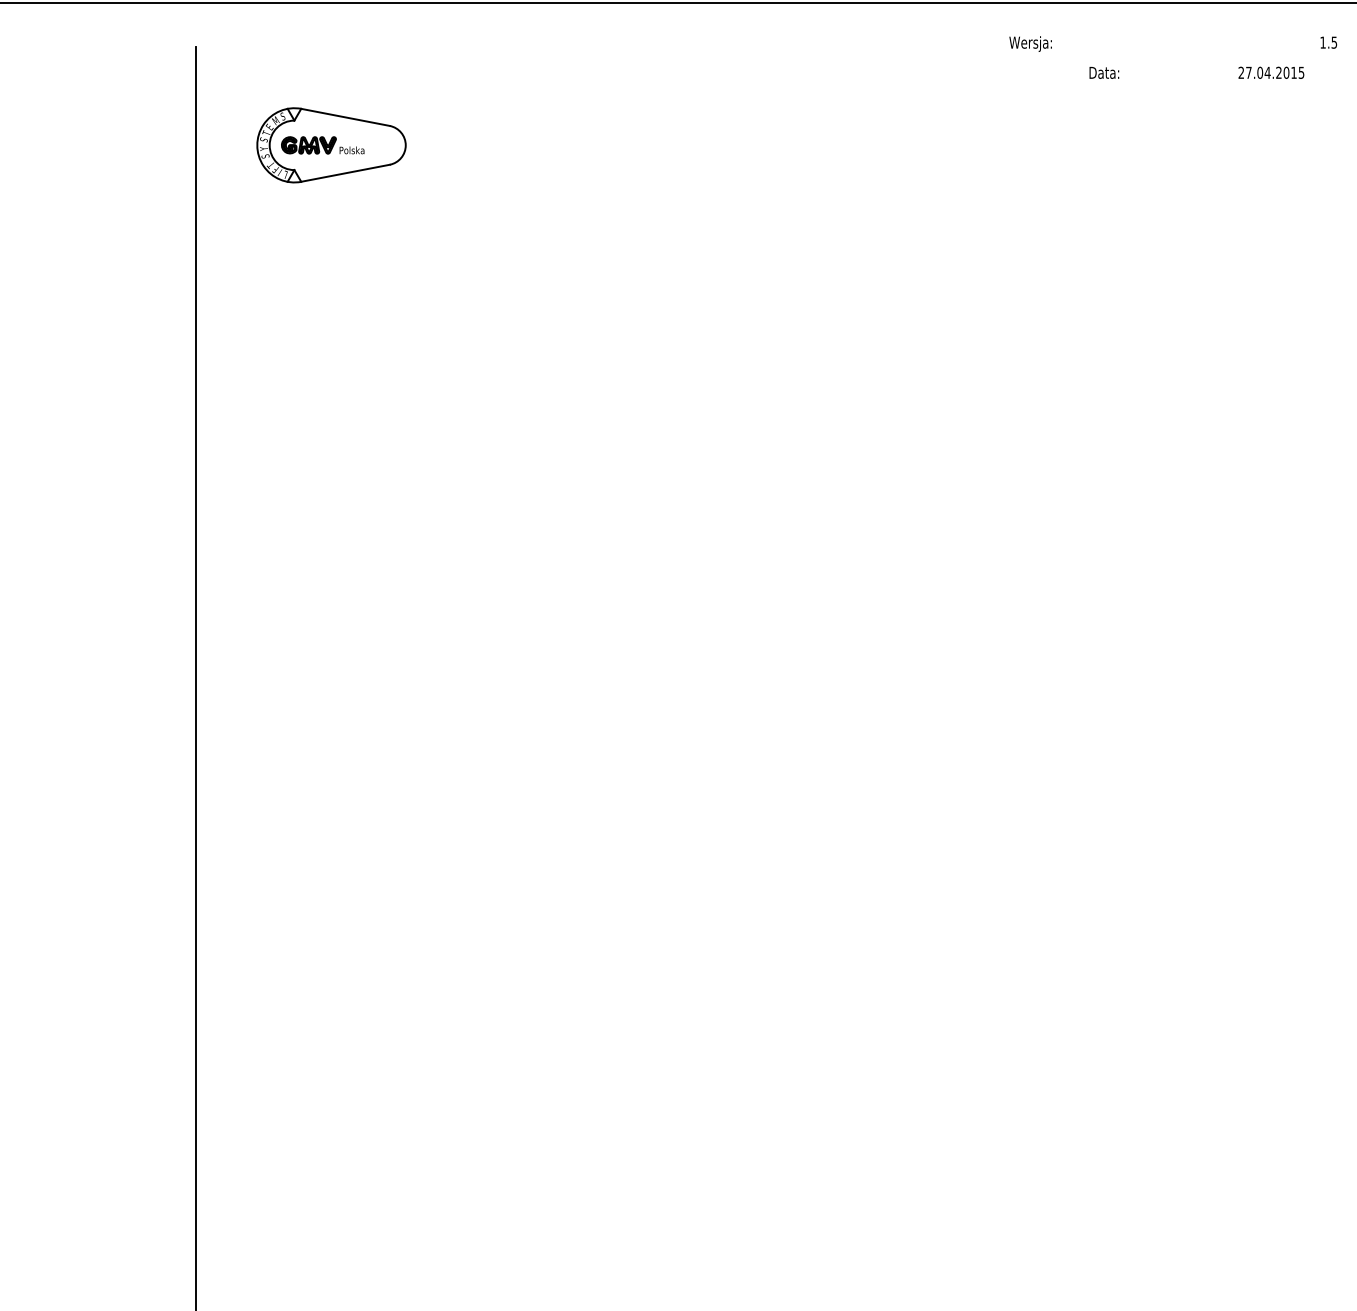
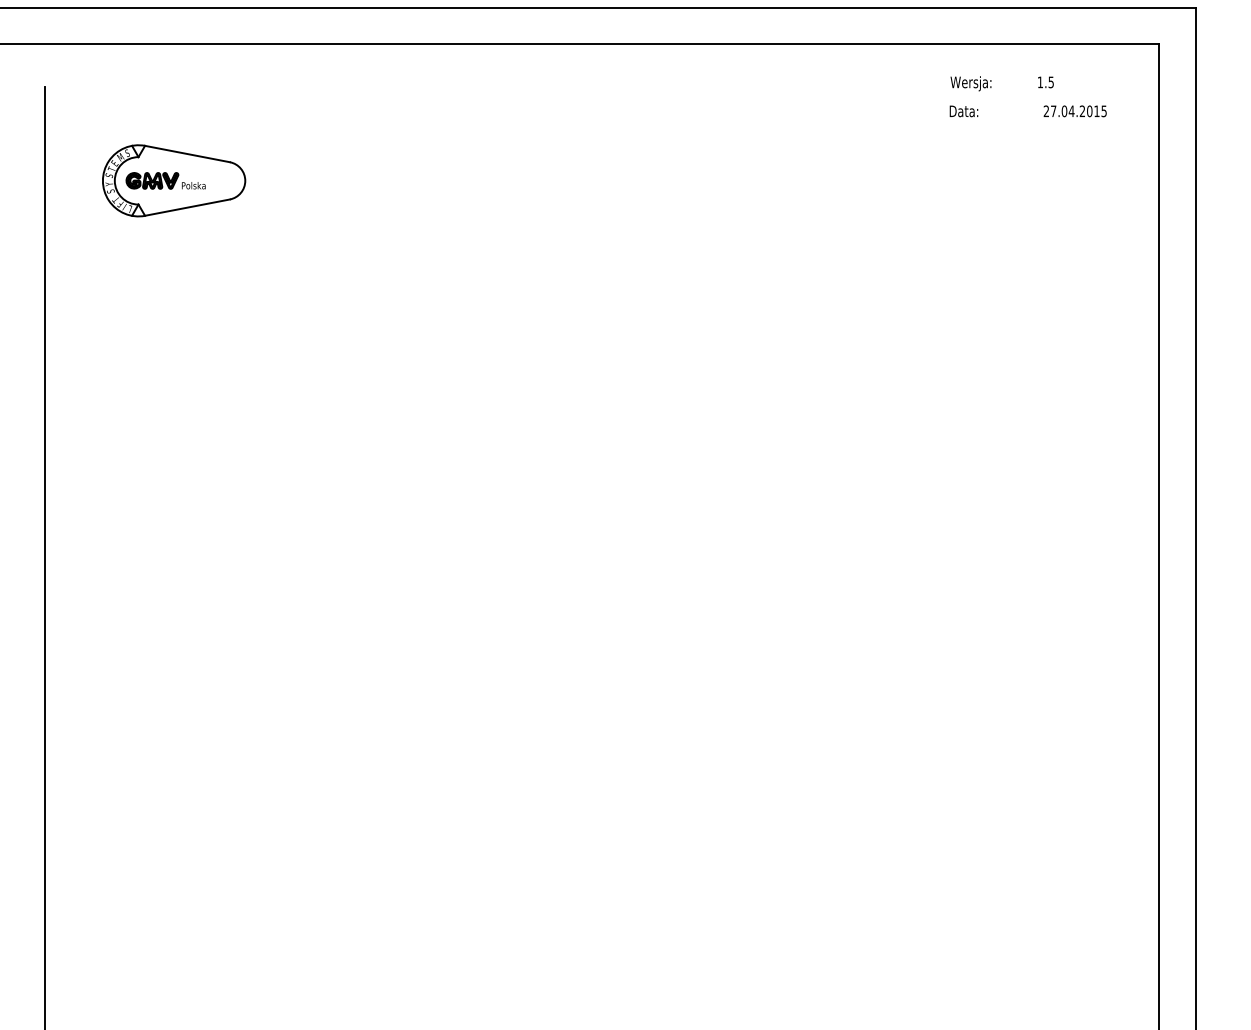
text: (1328, 42) -> (1045, 82), moved
text: (1030, 43) -> (970, 83), moved
text: (1104, 72) -> (964, 111), moved

